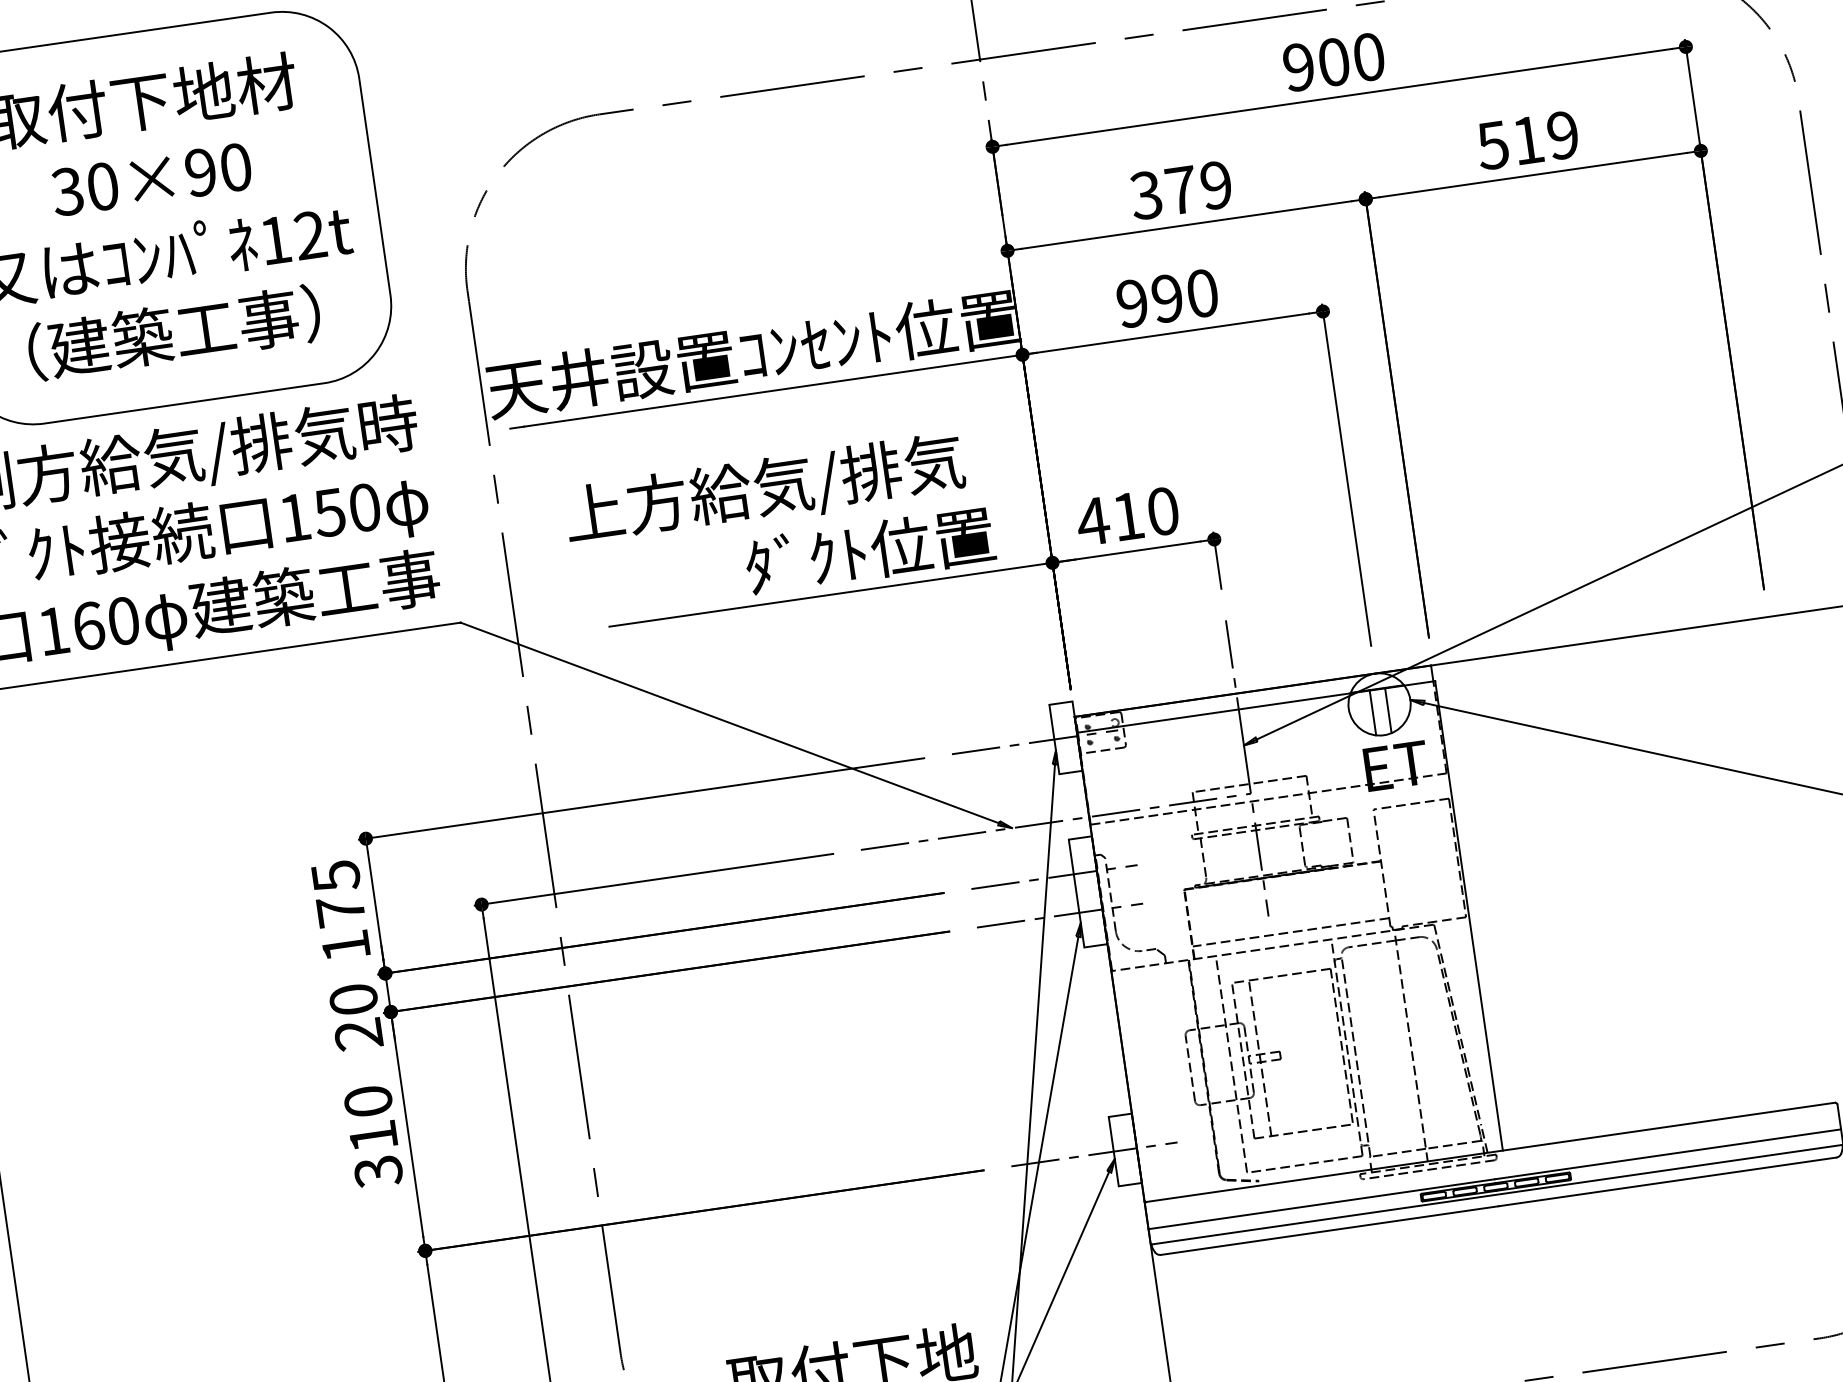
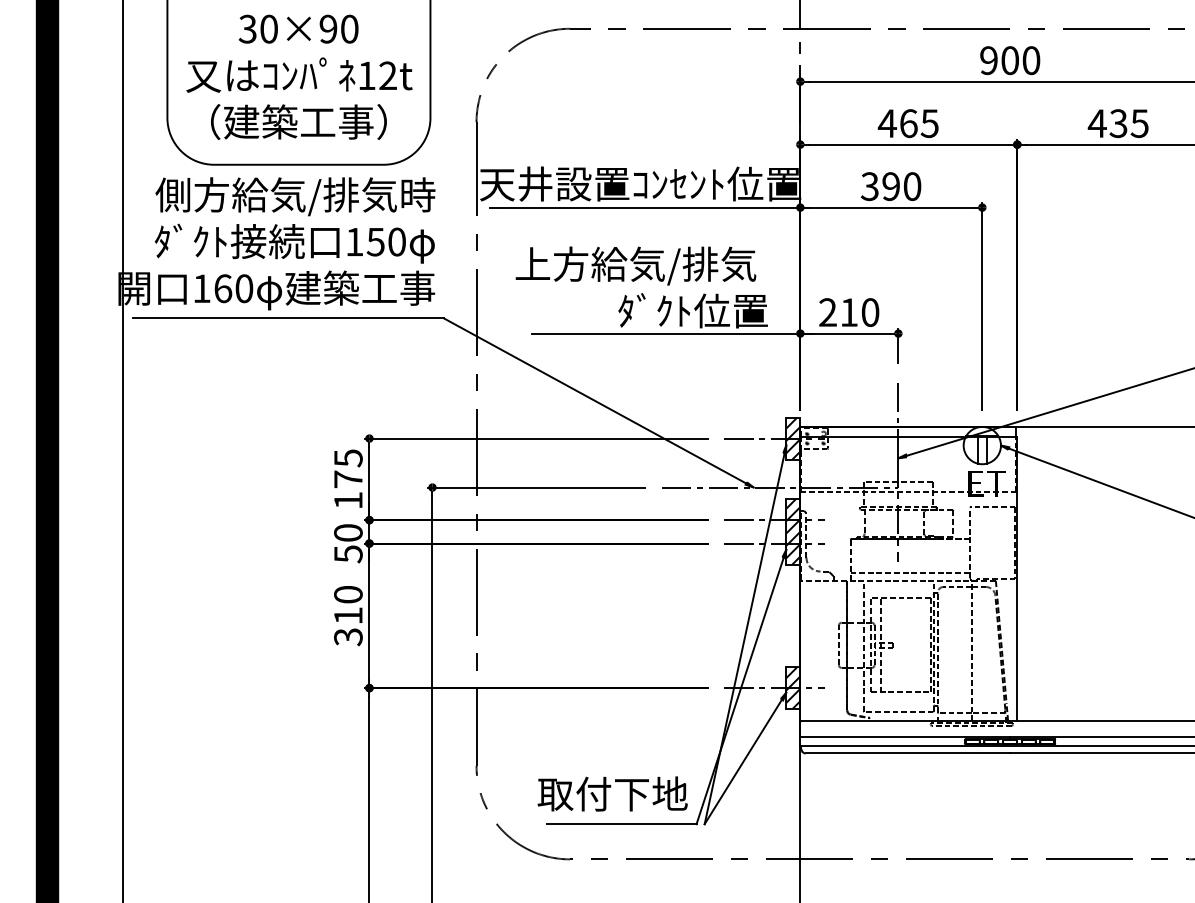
text: (1526, 140) -> (1117, 123), 519 -> 435
text: (1179, 190) -> (907, 123), 379 -> 465
text: (1131, 303) -> (869, 186), 990 -> 390
text: (1092, 521) -> (827, 312), 410 -> 210
hatch: (1066, 737) -> (793, 438), added
hatch: (1088, 891) -> (793, 531), added
text: (358, 1035) -> (348, 554), 20 -> 50
hatch: (1125, 1150) -> (793, 688), added

